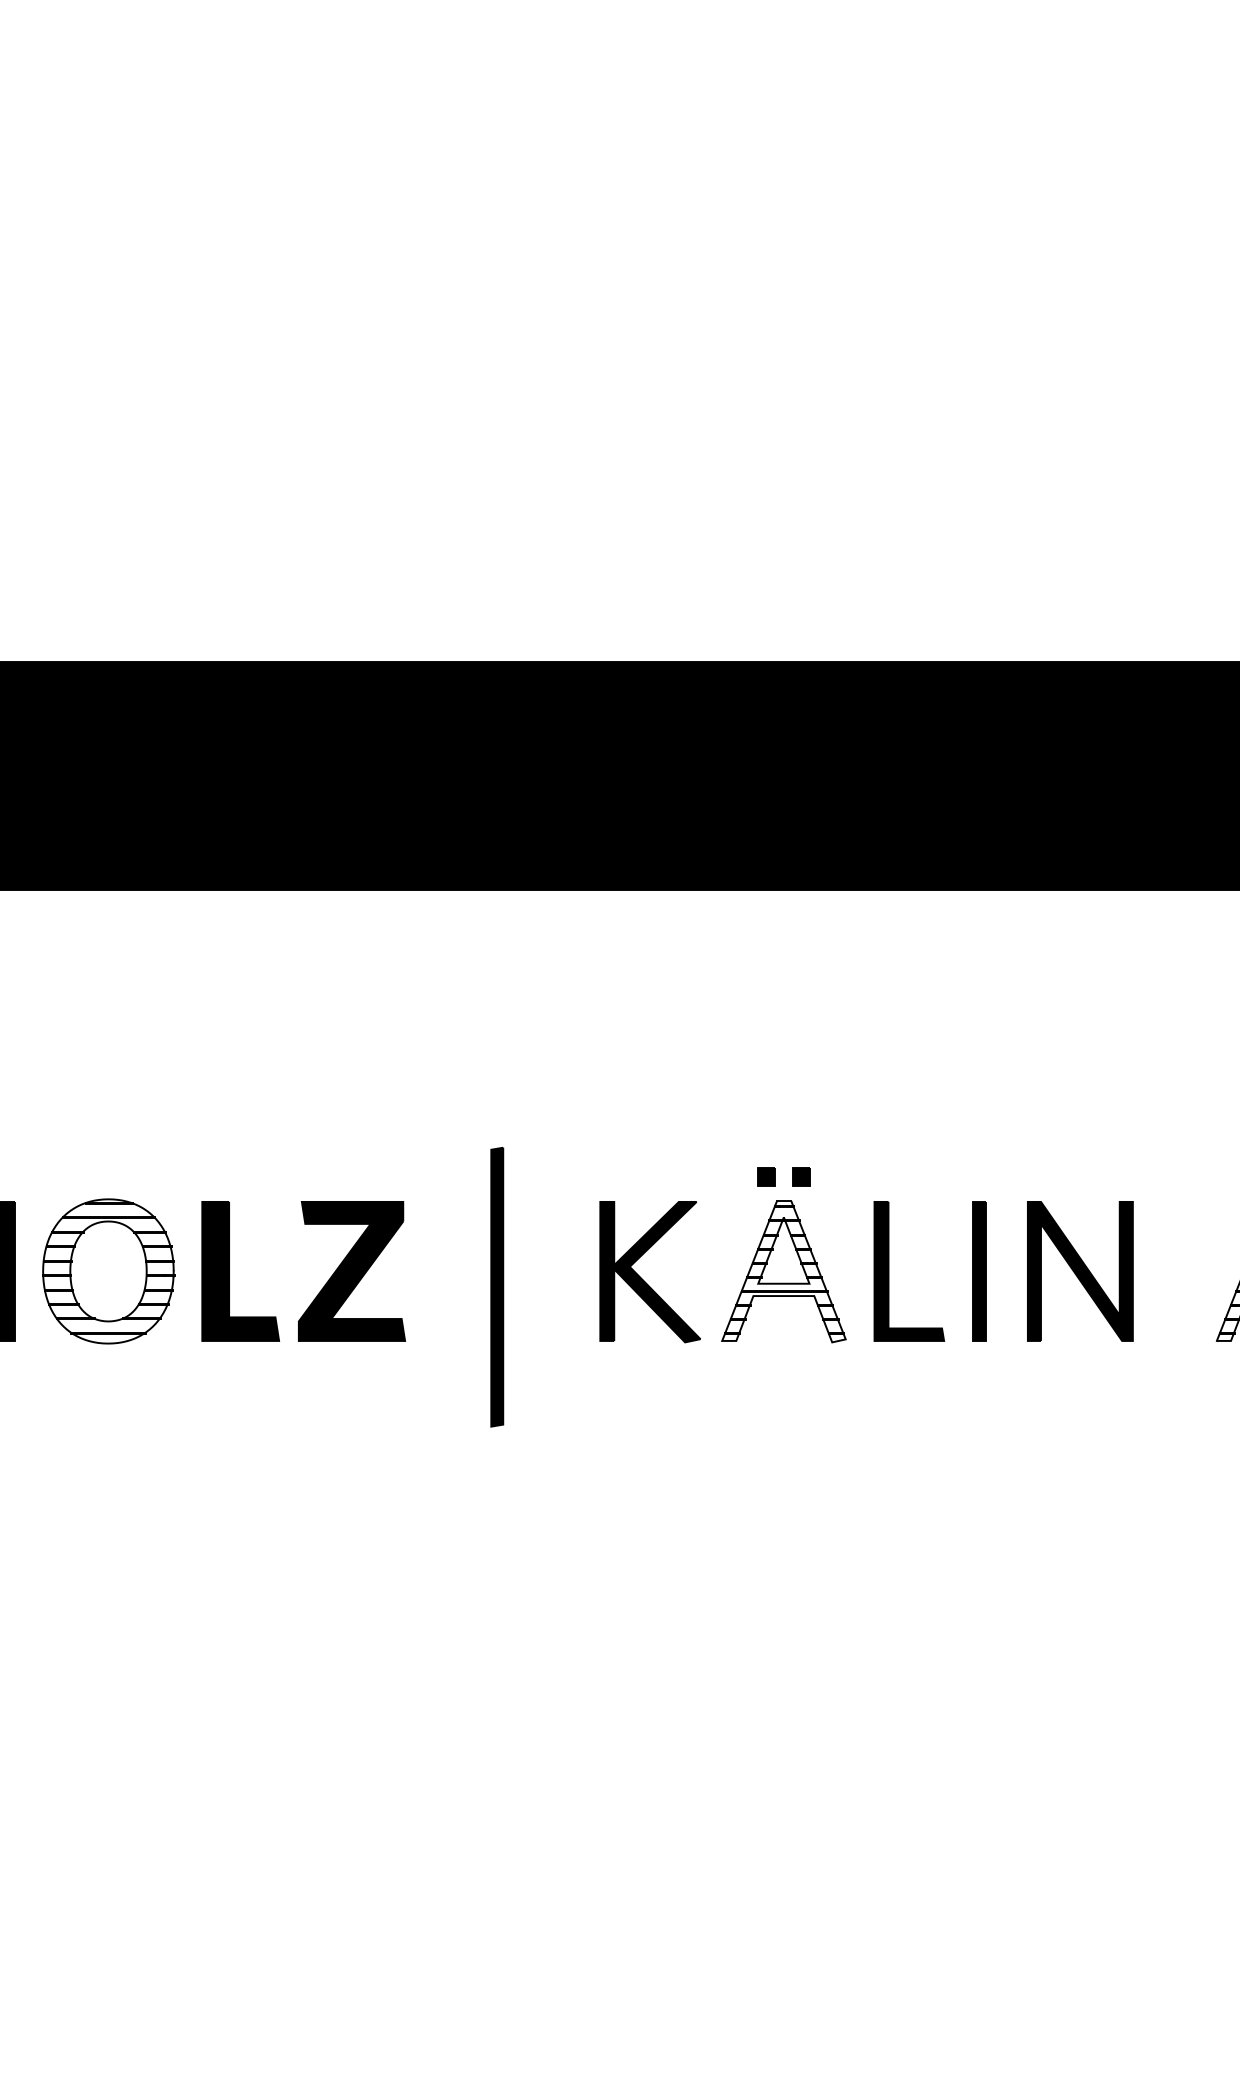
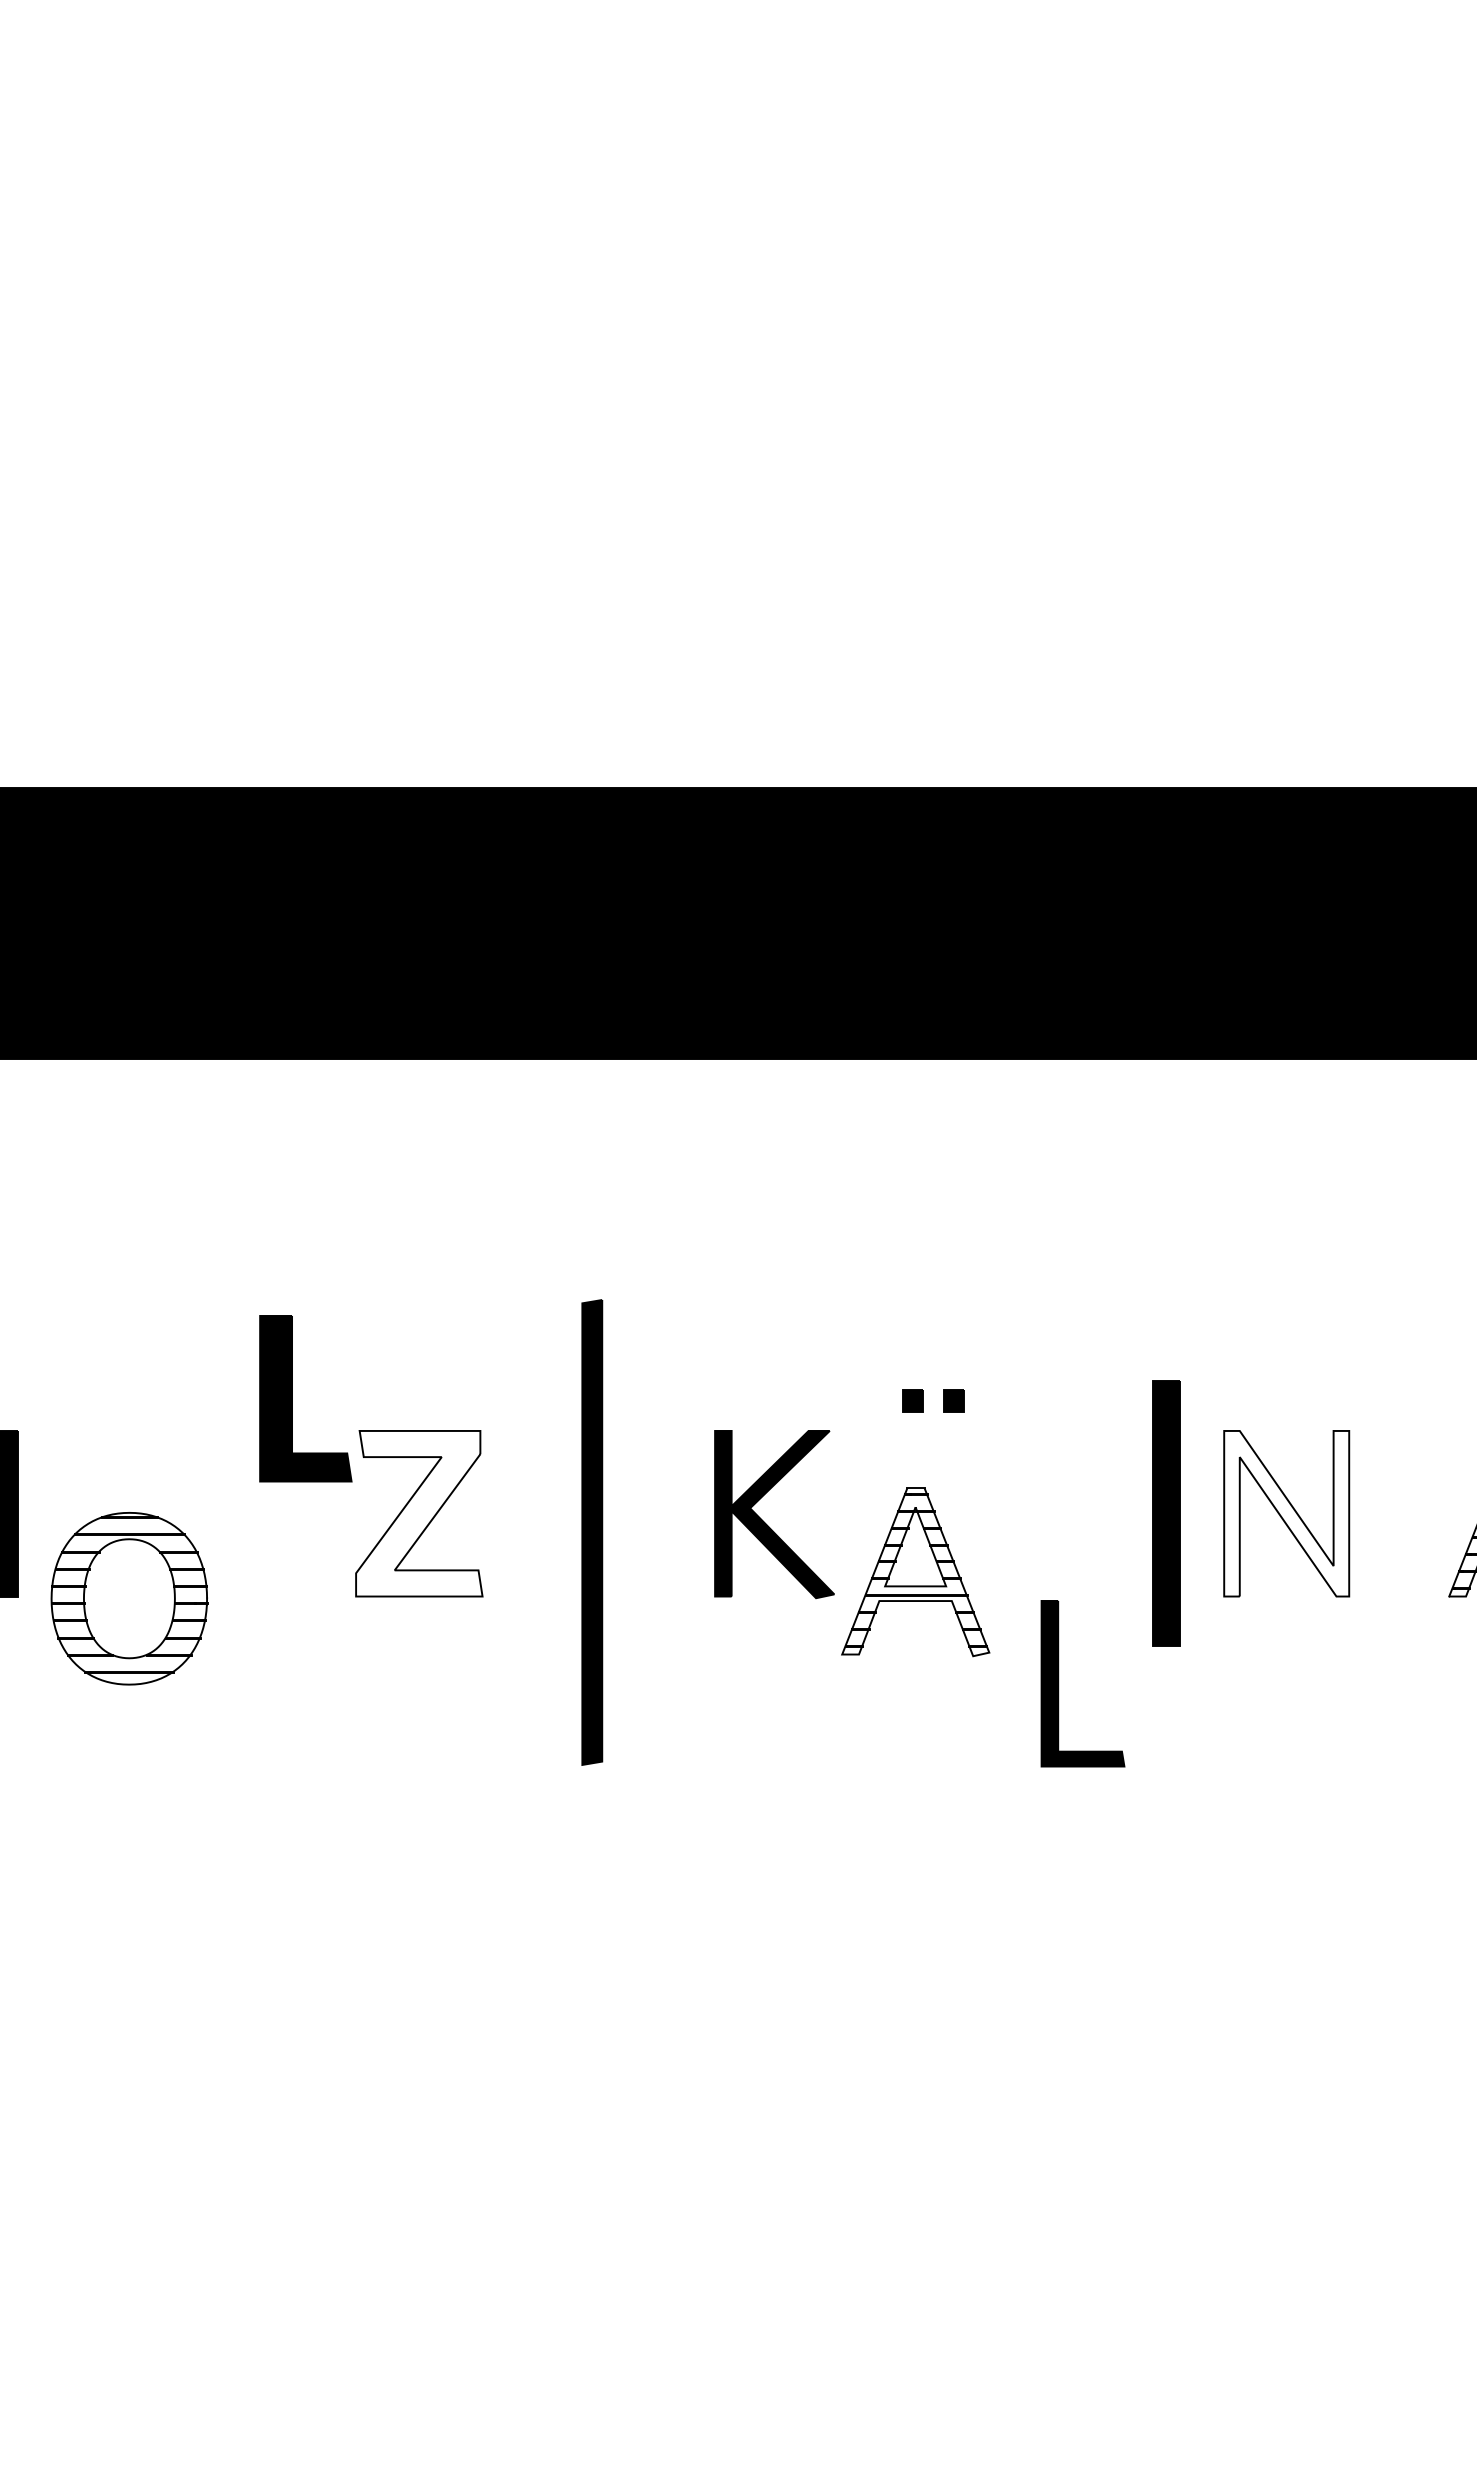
part: (108, 1271) -> (129, 1598), moved
part: (229, 1271) -> (292, 1398), moved
fill: (352, 1271) -> (419, 1513), removed
part: (889, 1271) -> (1059, 1683), moved
part: (979, 1271) -> (1166, 1513), size x1.6
fill: (1080, 1271) -> (1286, 1513), removed
part: (783, 1272) -> (915, 1572), moved
part: (497, 1287) -> (592, 1532), size x1.4

